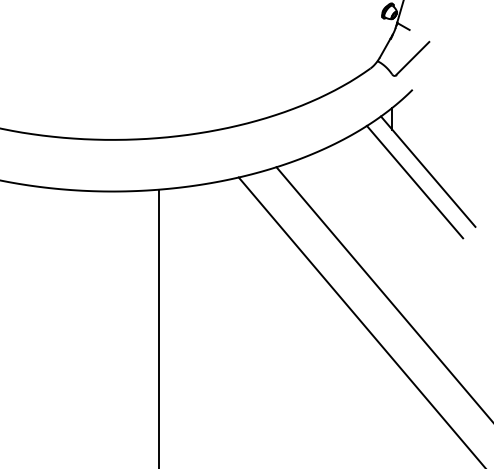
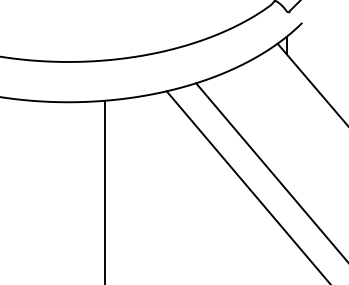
line: (414, 181) -> (303, 94), removed

